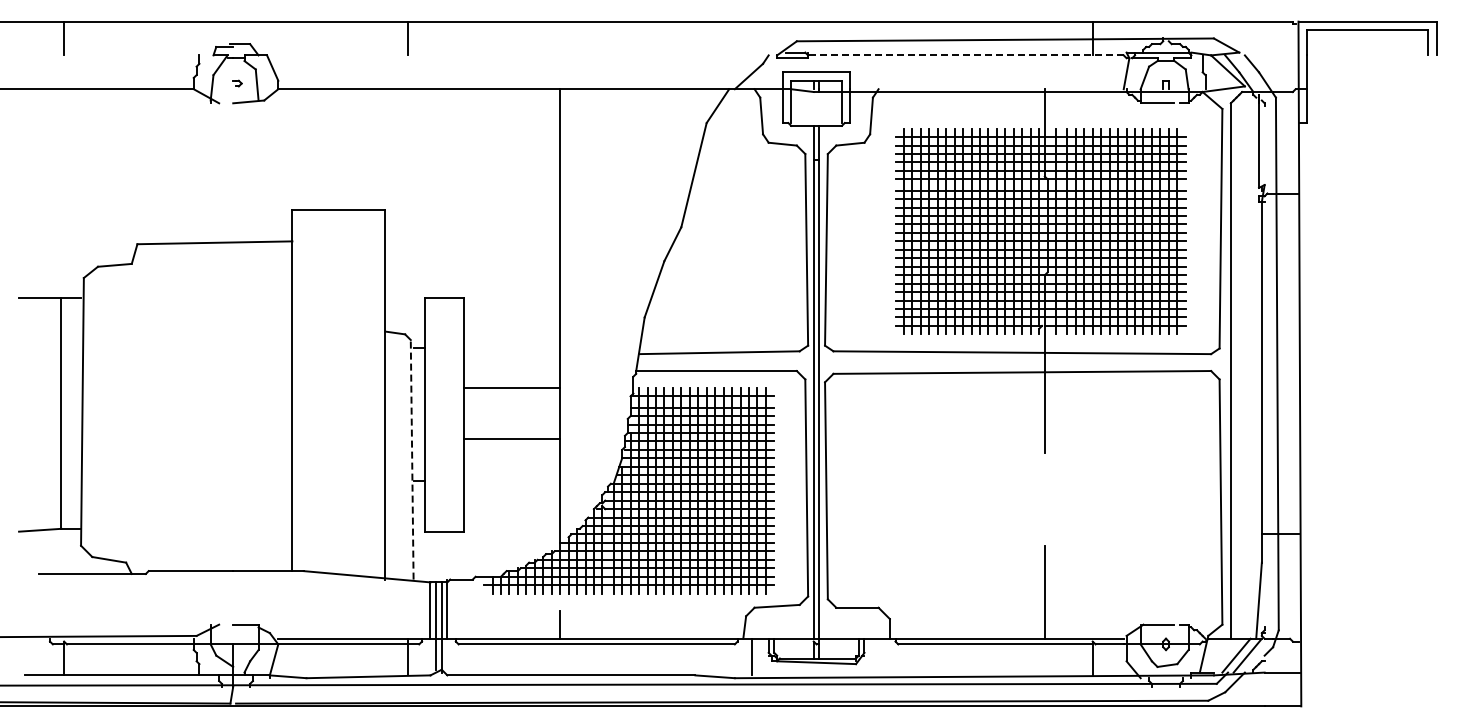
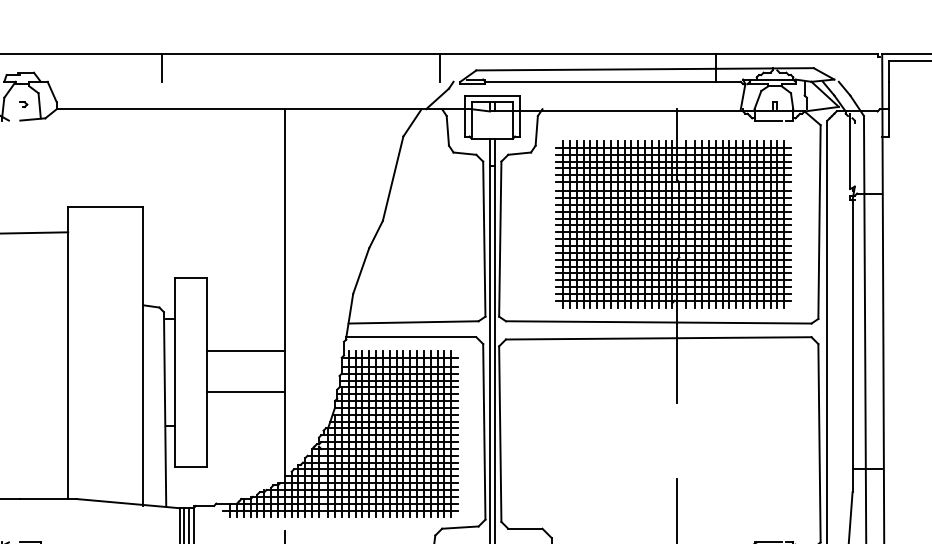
line: (751, 38) -> (439, 68), added
line: (965, 55) -> (612, 81), dashed -> solid
line: (412, 459) -> (165, 408), dashed -> solid

